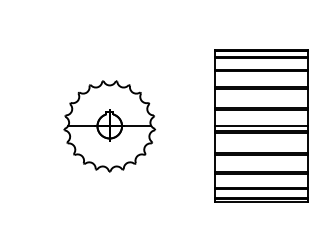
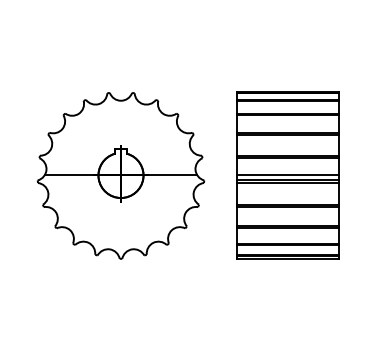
part: (110, 126) -> (121, 175), size x1.67

